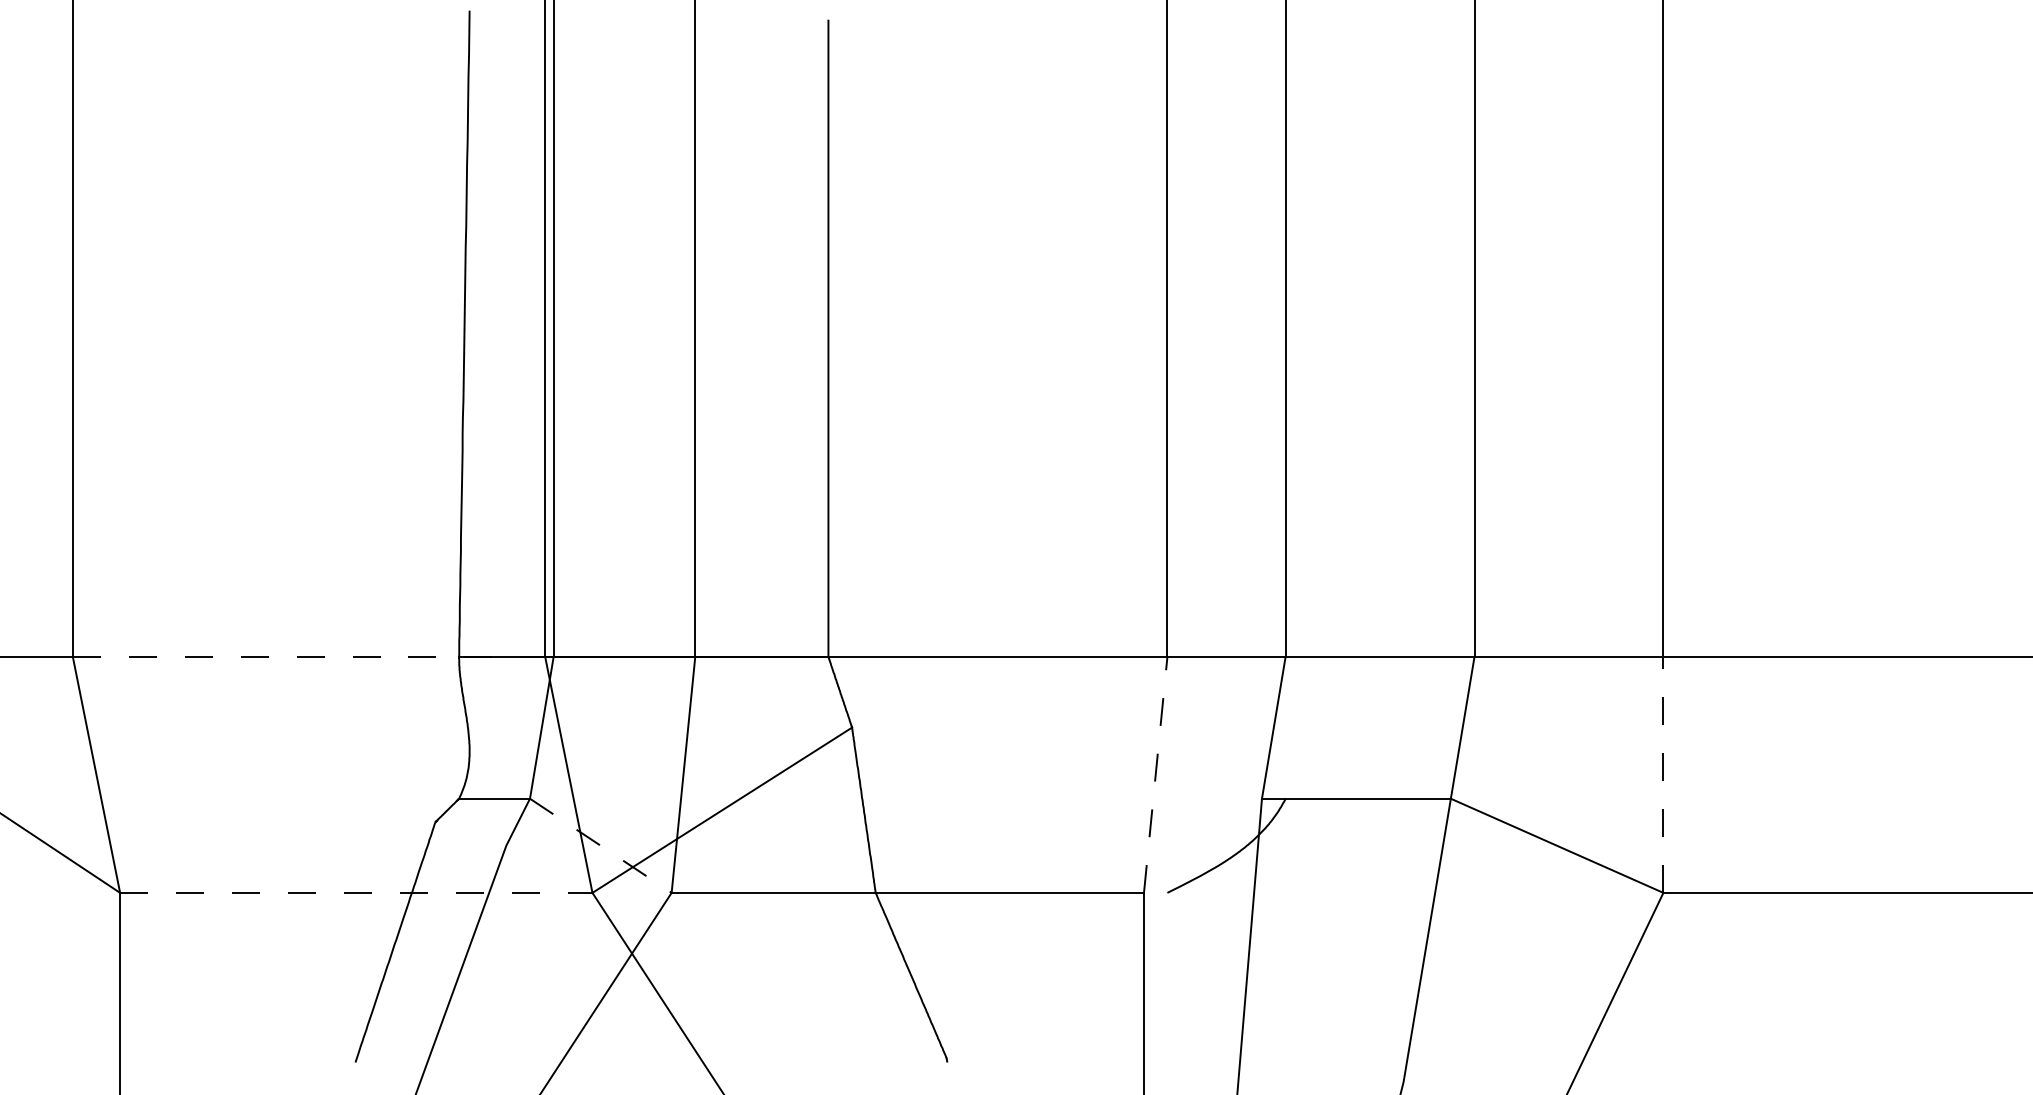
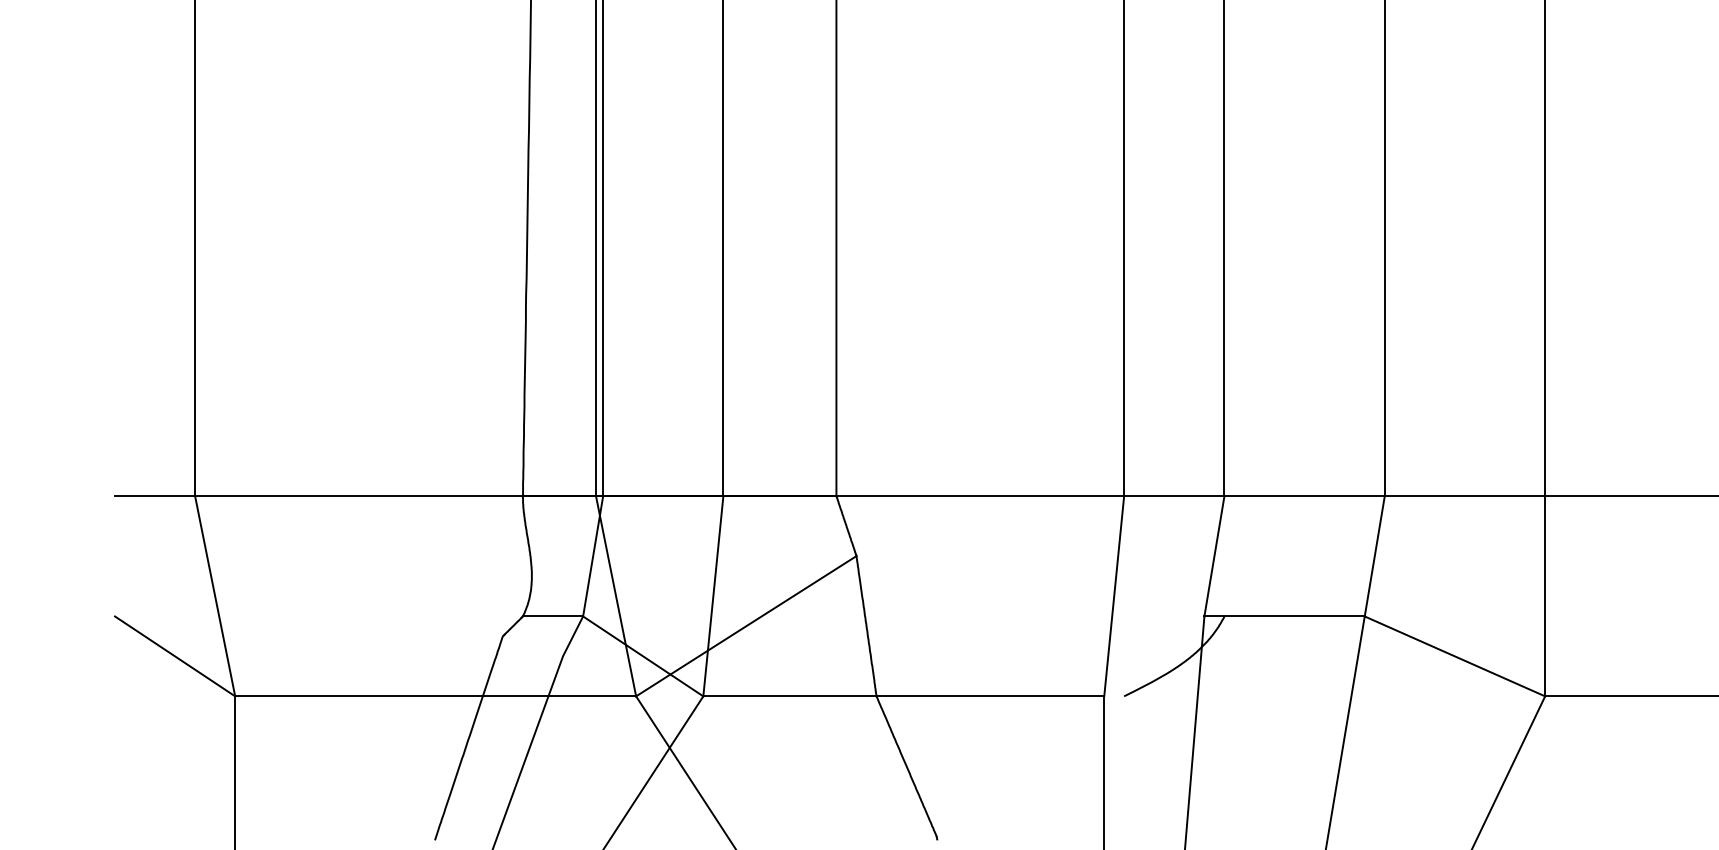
line: (309, 656) -> (395, 495), dashed -> solid
line: (1155, 774) -> (1114, 595), dashed -> solid
line: (1663, 774) -> (1545, 595), dashed -> solid
line: (601, 846) -> (643, 656), dashed -> solid
line: (356, 892) -> (435, 696), dashed -> solid

